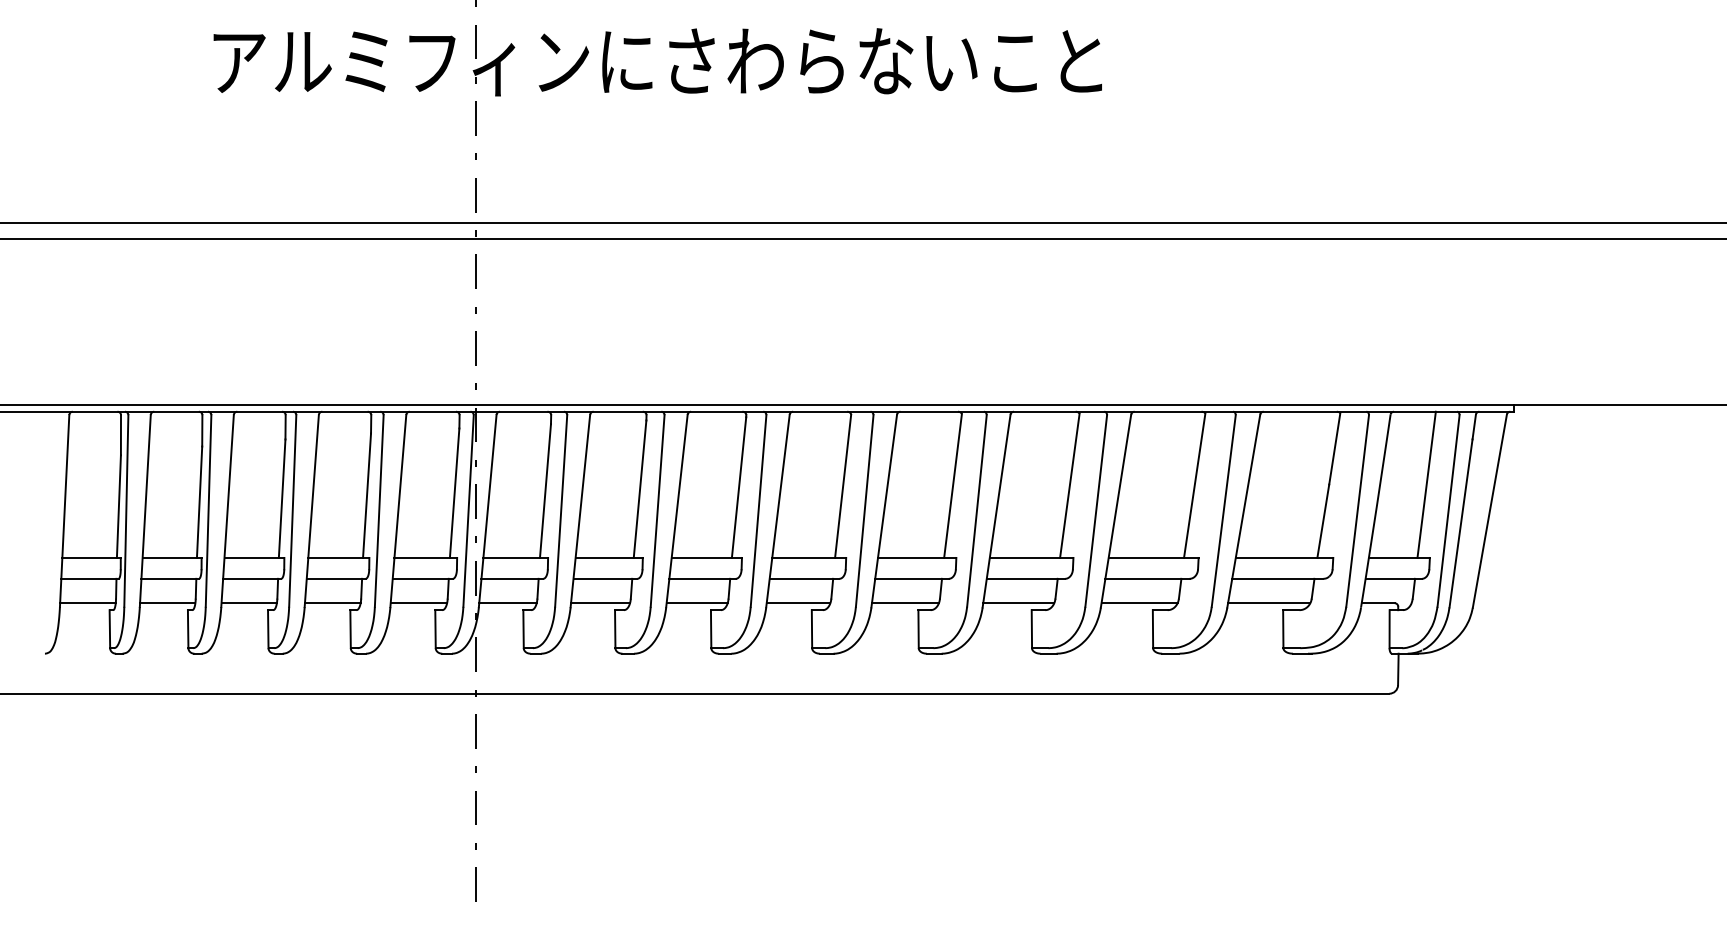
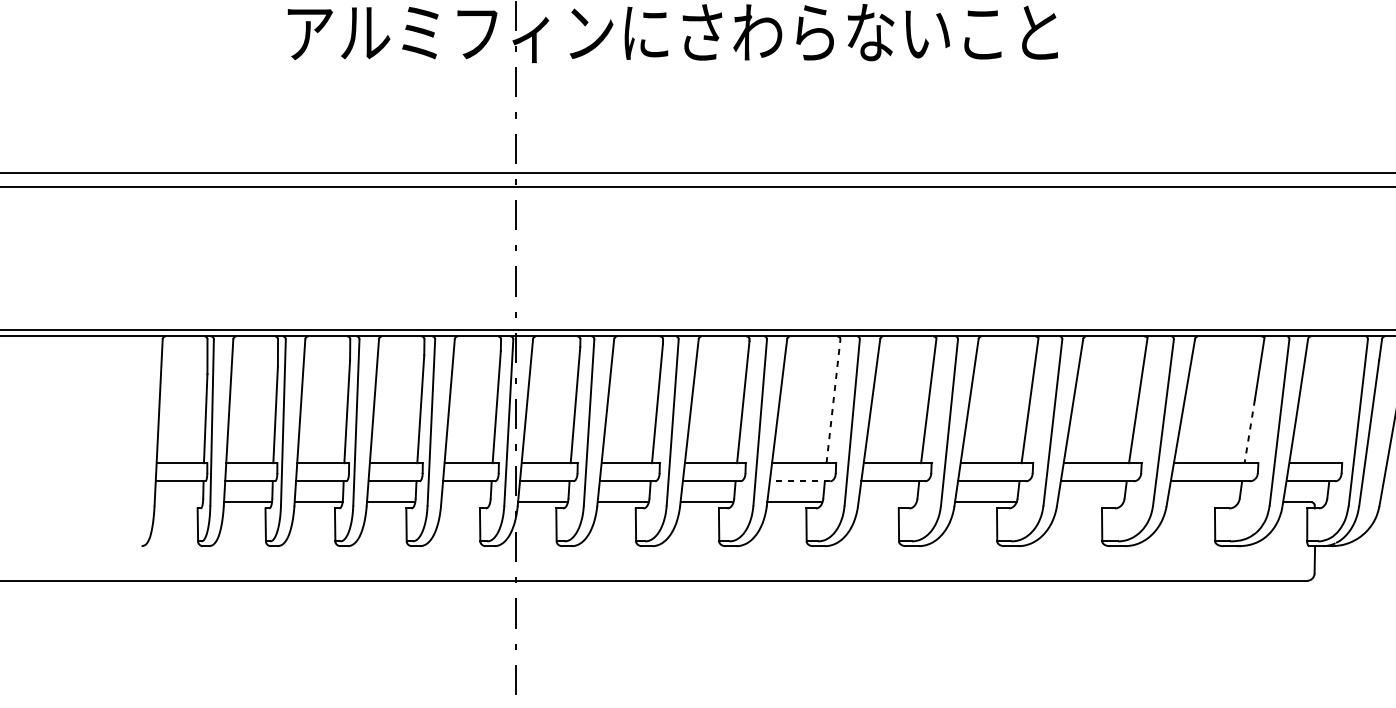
line: (1426, 484) -> (1339, 399), removed
line: (843, 485) -> (833, 400), solid -> dashed
line: (1323, 521) -> (1249, 431), solid -> dashed
line: (804, 578) -> (800, 480), solid -> dashed
line: (87, 603) -> (178, 502), removed
line: (418, 603) -> (465, 502), removed
line: (904, 603) -> (886, 502), removed
line: (1139, 603) -> (1090, 502), removed
line: (1269, 603) -> (1203, 502), removed

